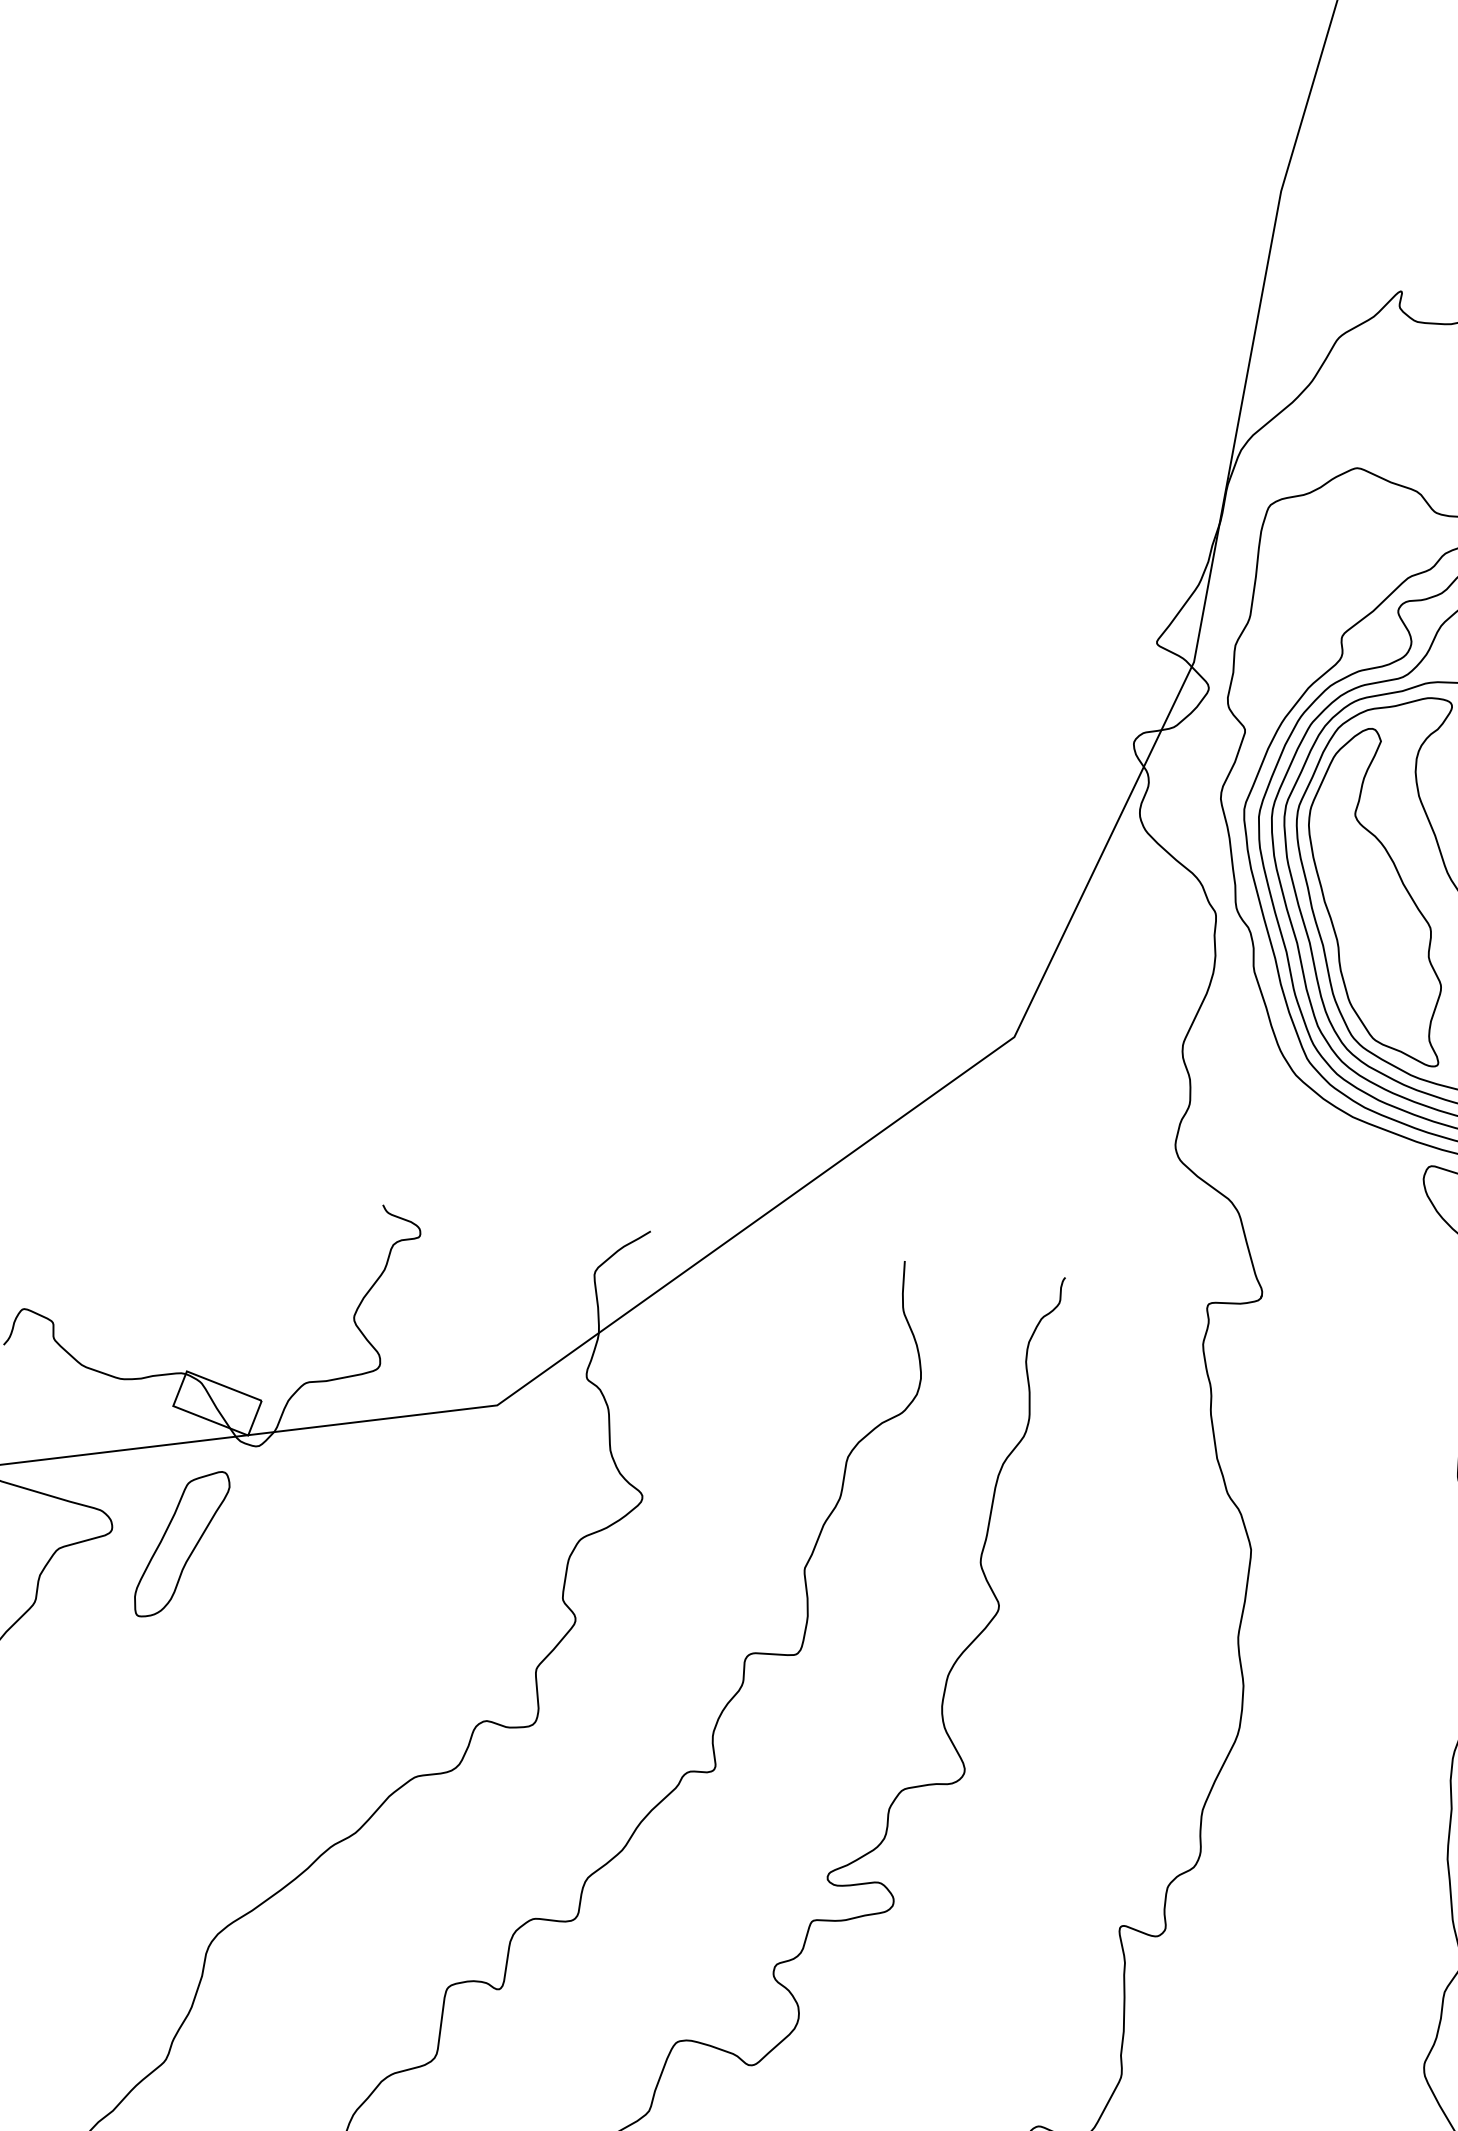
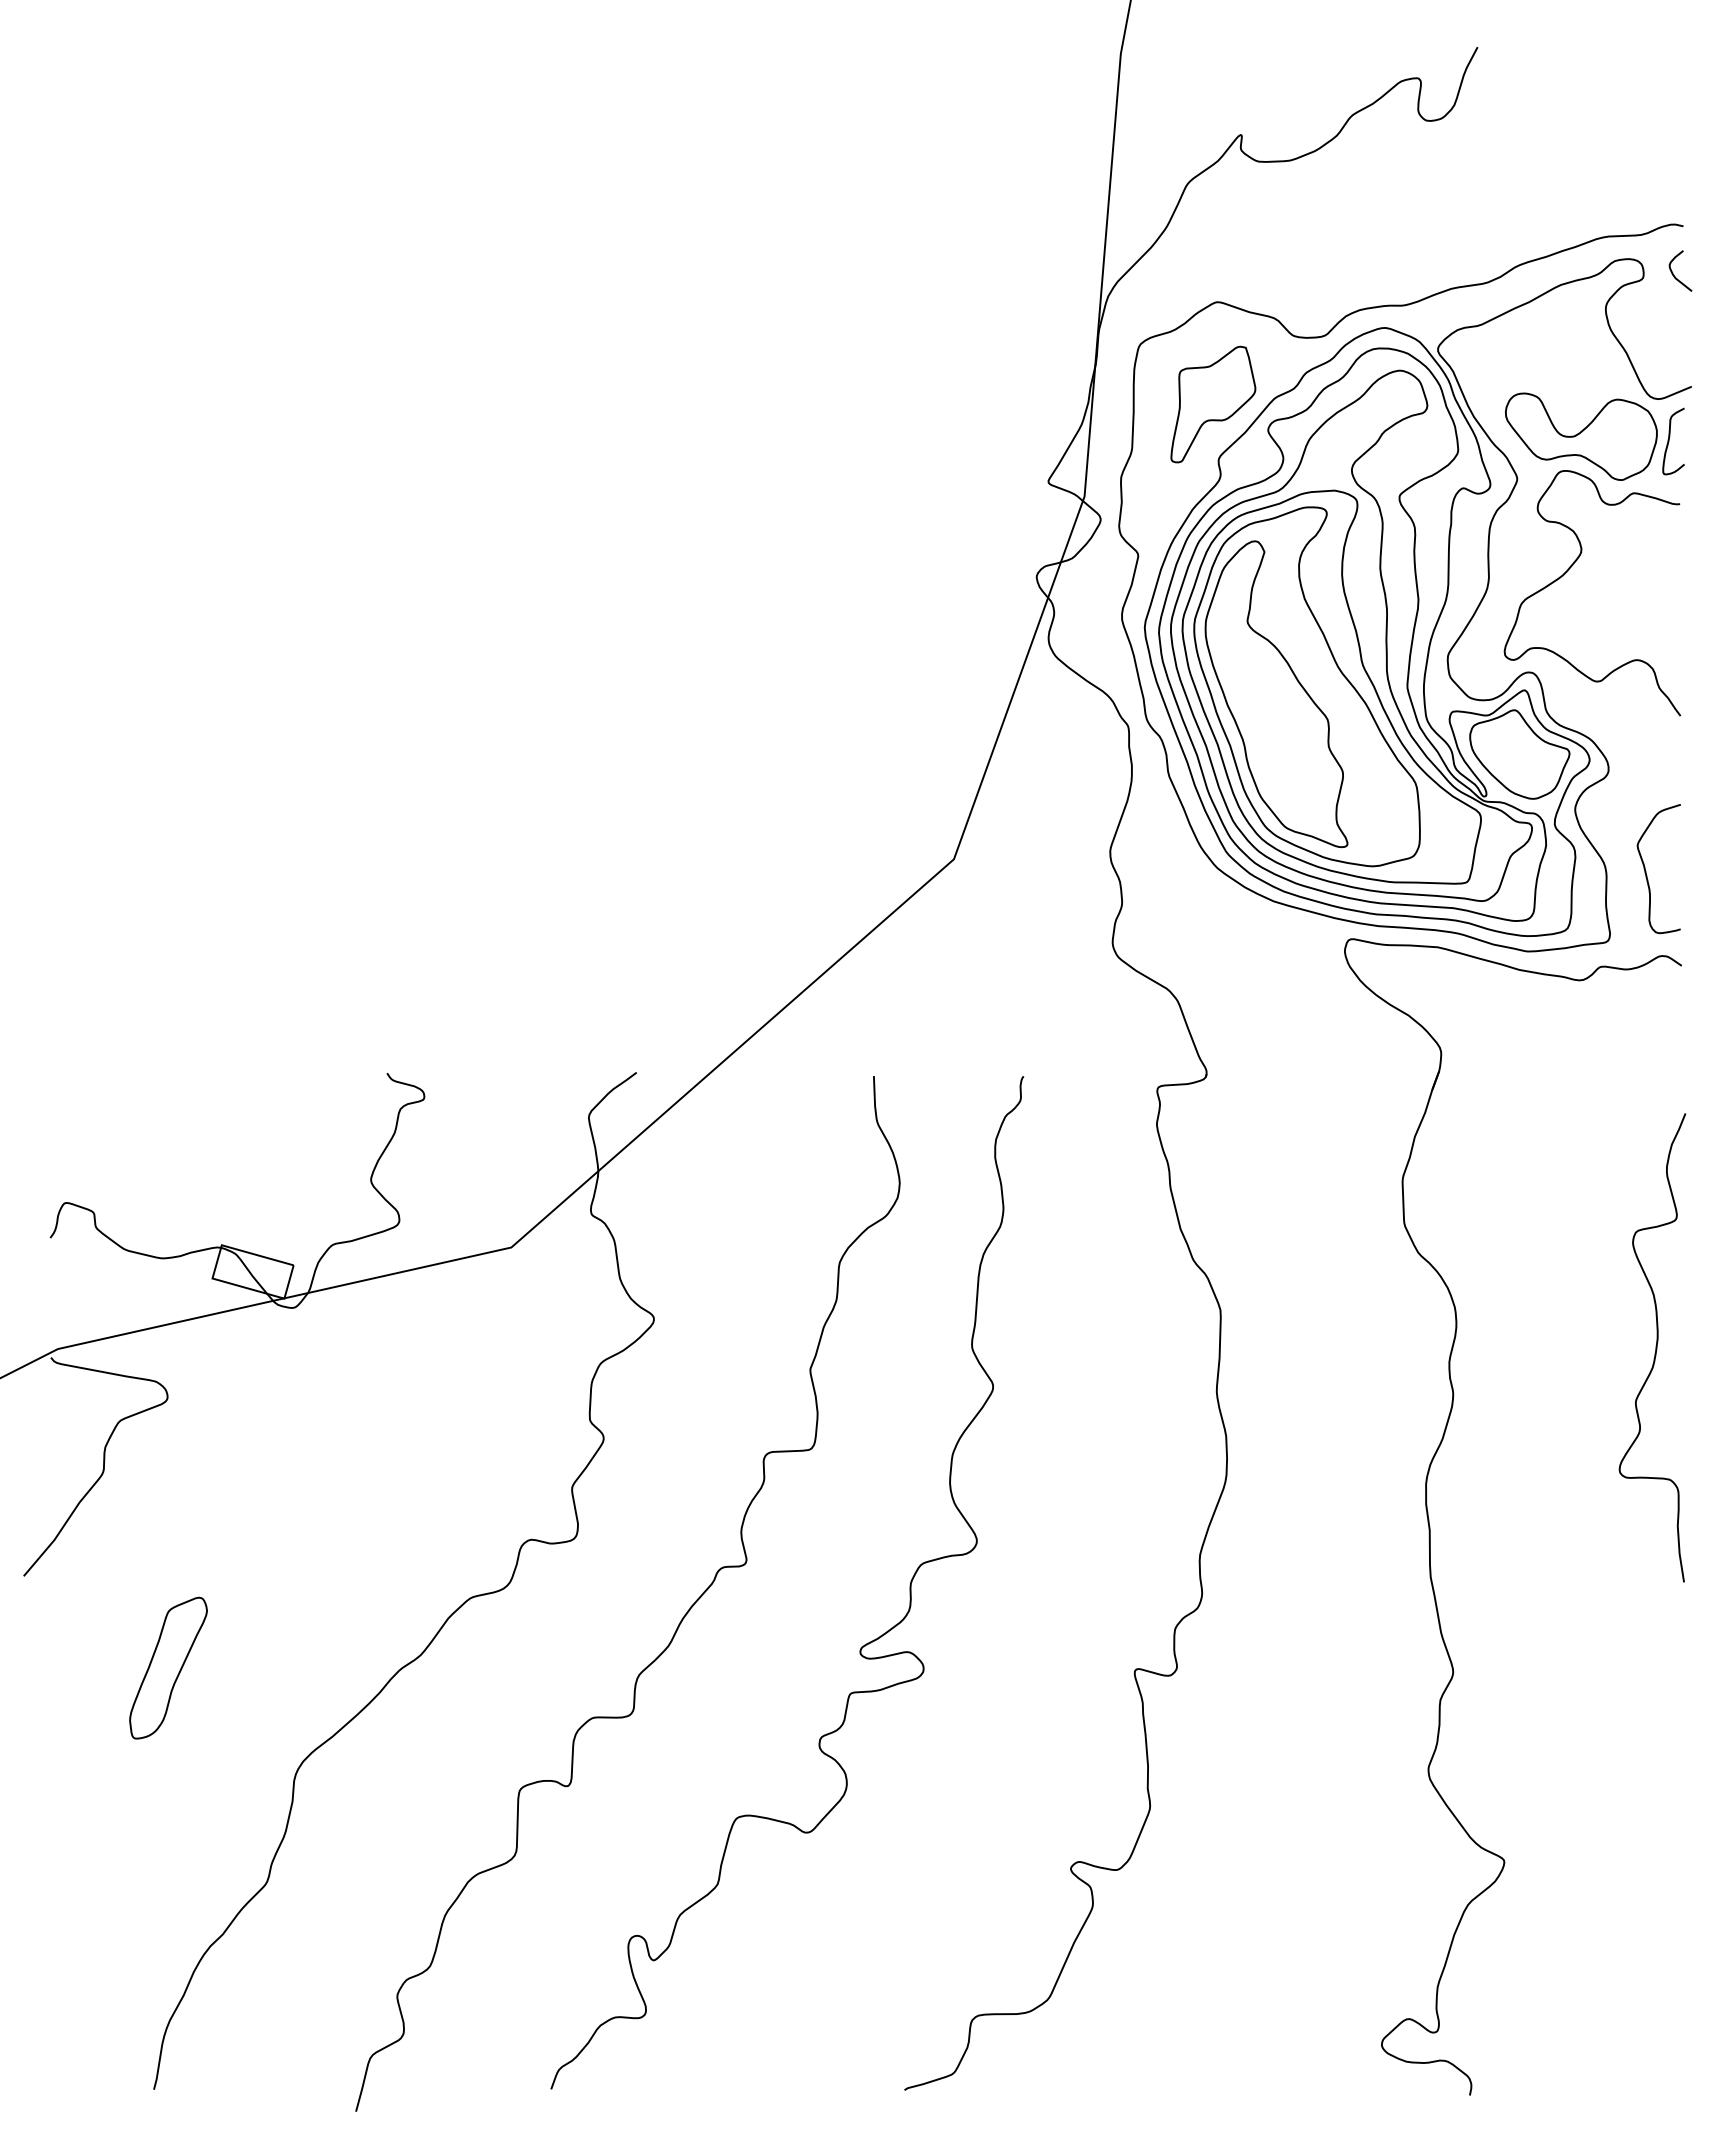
part: (1342, 577) -> (1213, 404), added
part: (182, 1543) -> (168, 1667), moved

